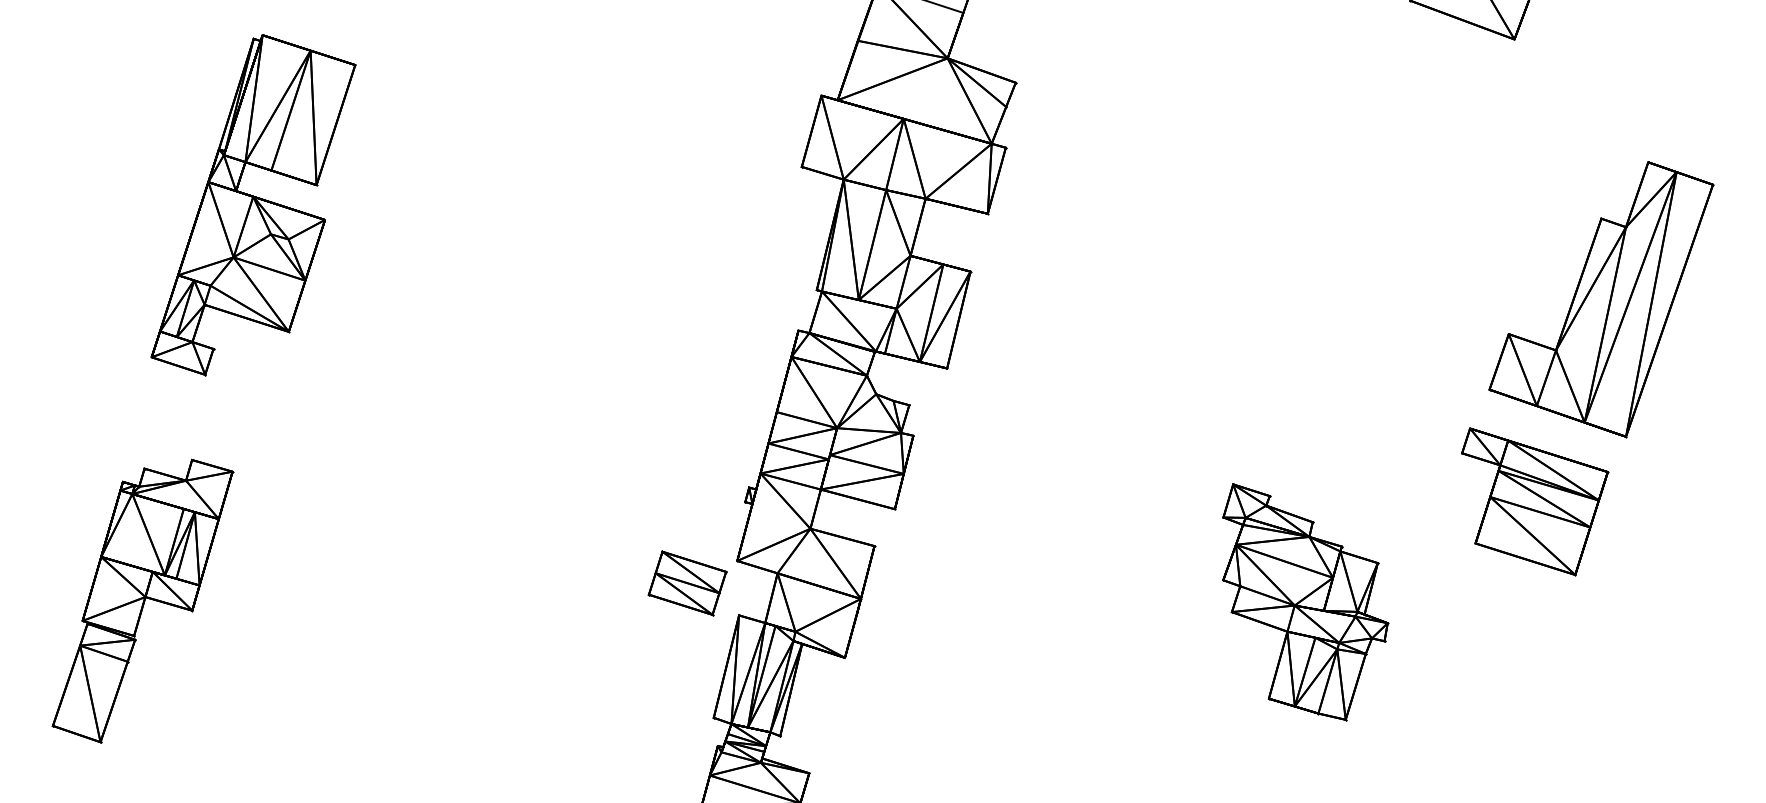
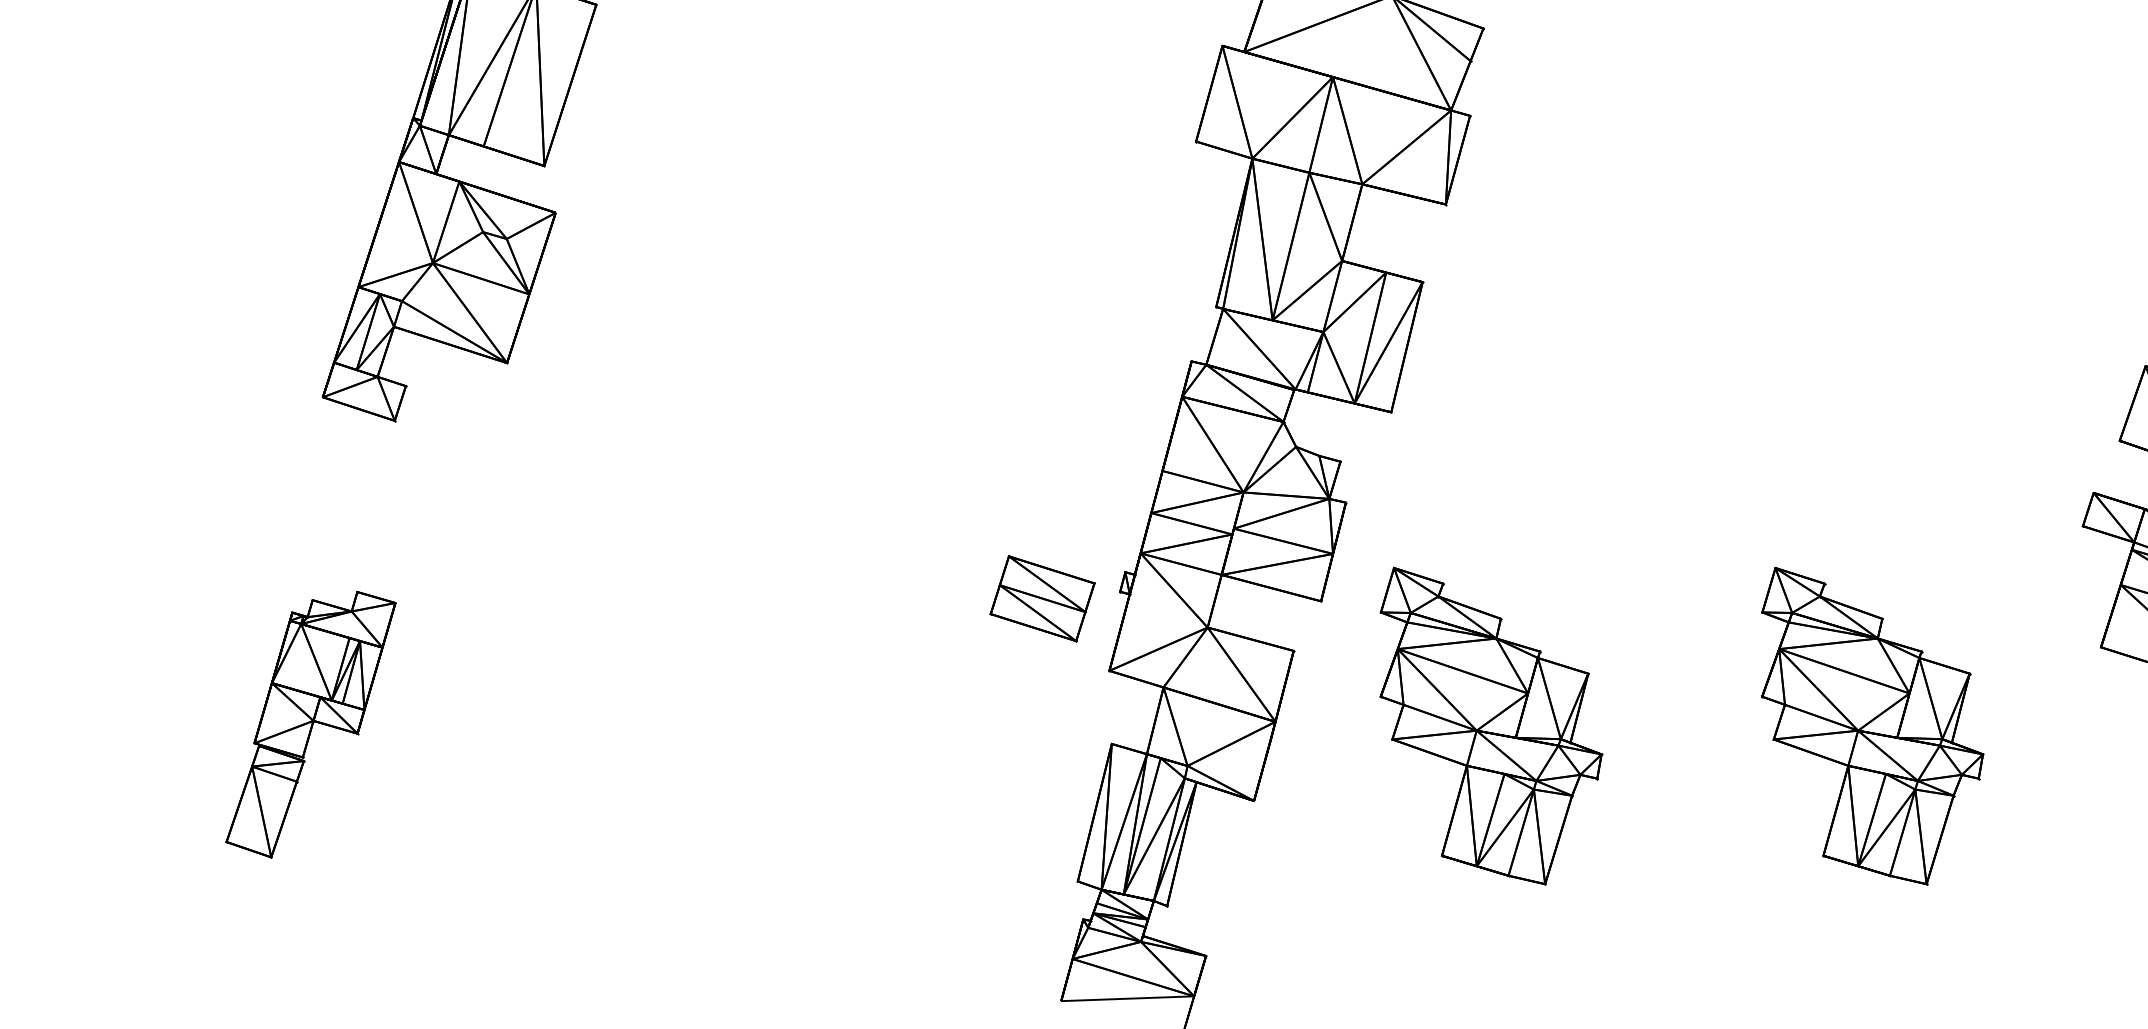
part: (687, 583) -> (1042, 599), moved
part: (142, 600) -> (310, 723), size x0.7
part: (1021, 602) -> (1491, 726), added

